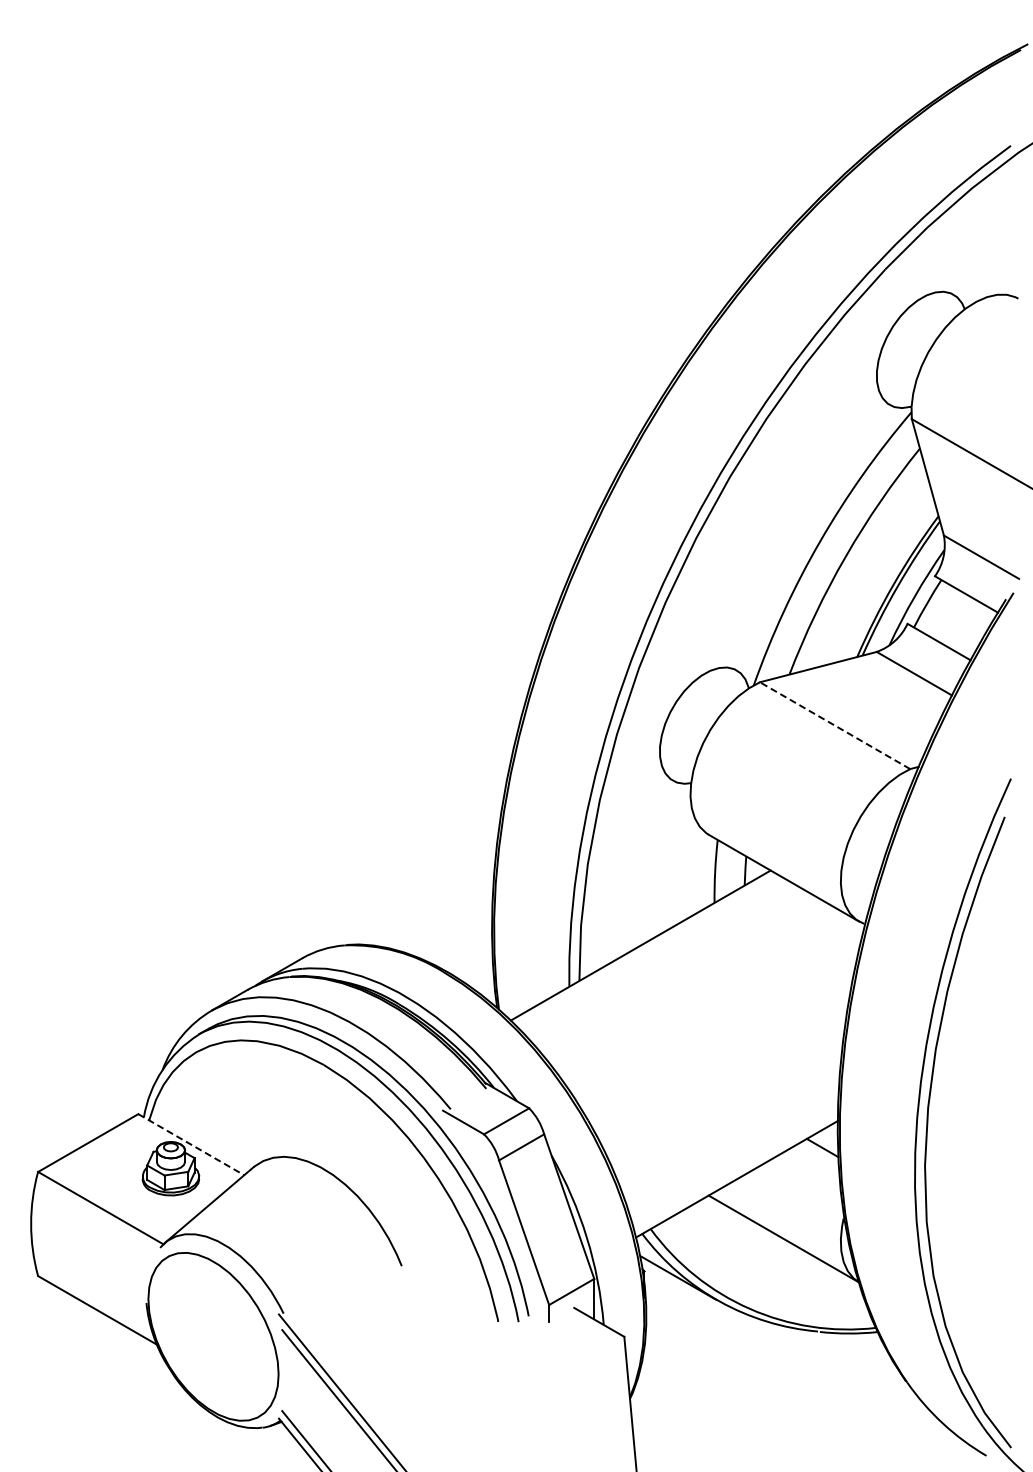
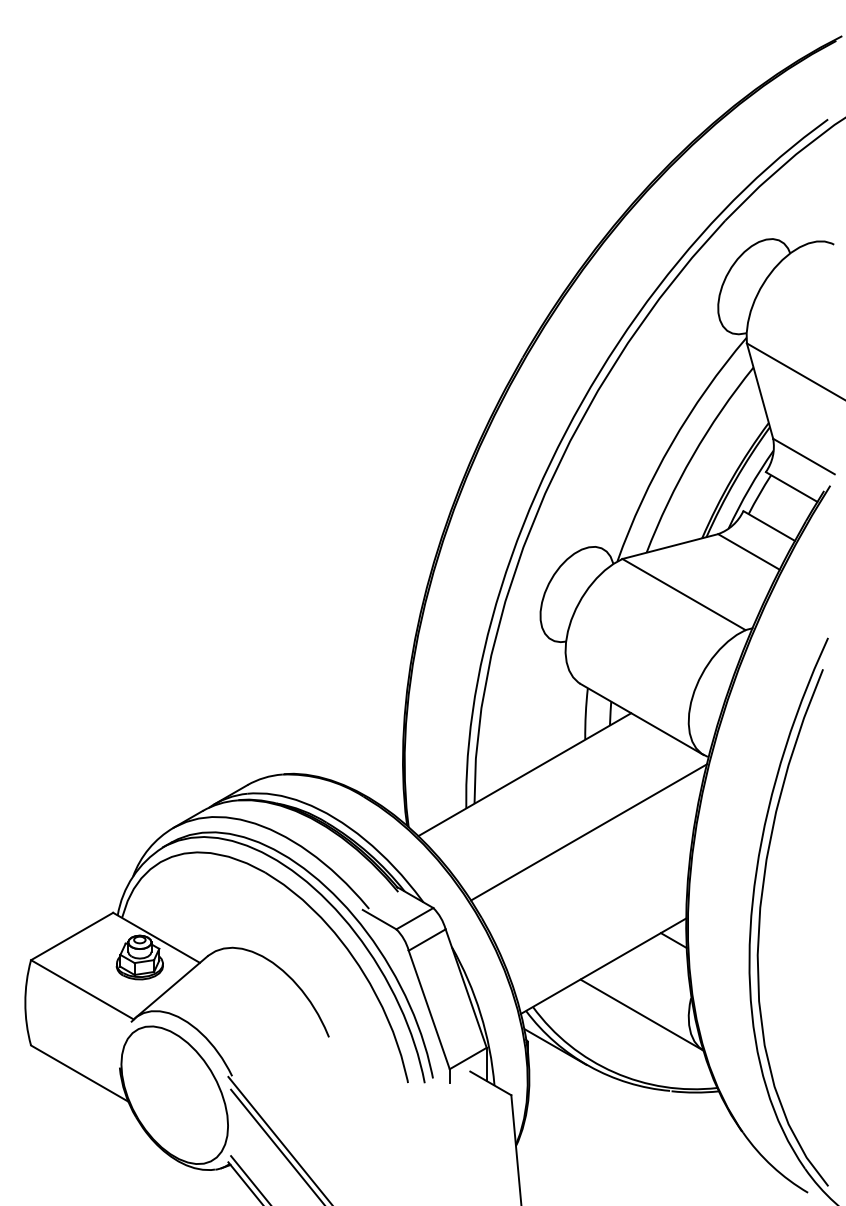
line: (835, 725) -> (684, 594), dashed -> solid
line: (719, 1015) -> (589, 831), added
line: (191, 1144) -> (156, 937), dashed -> solid

